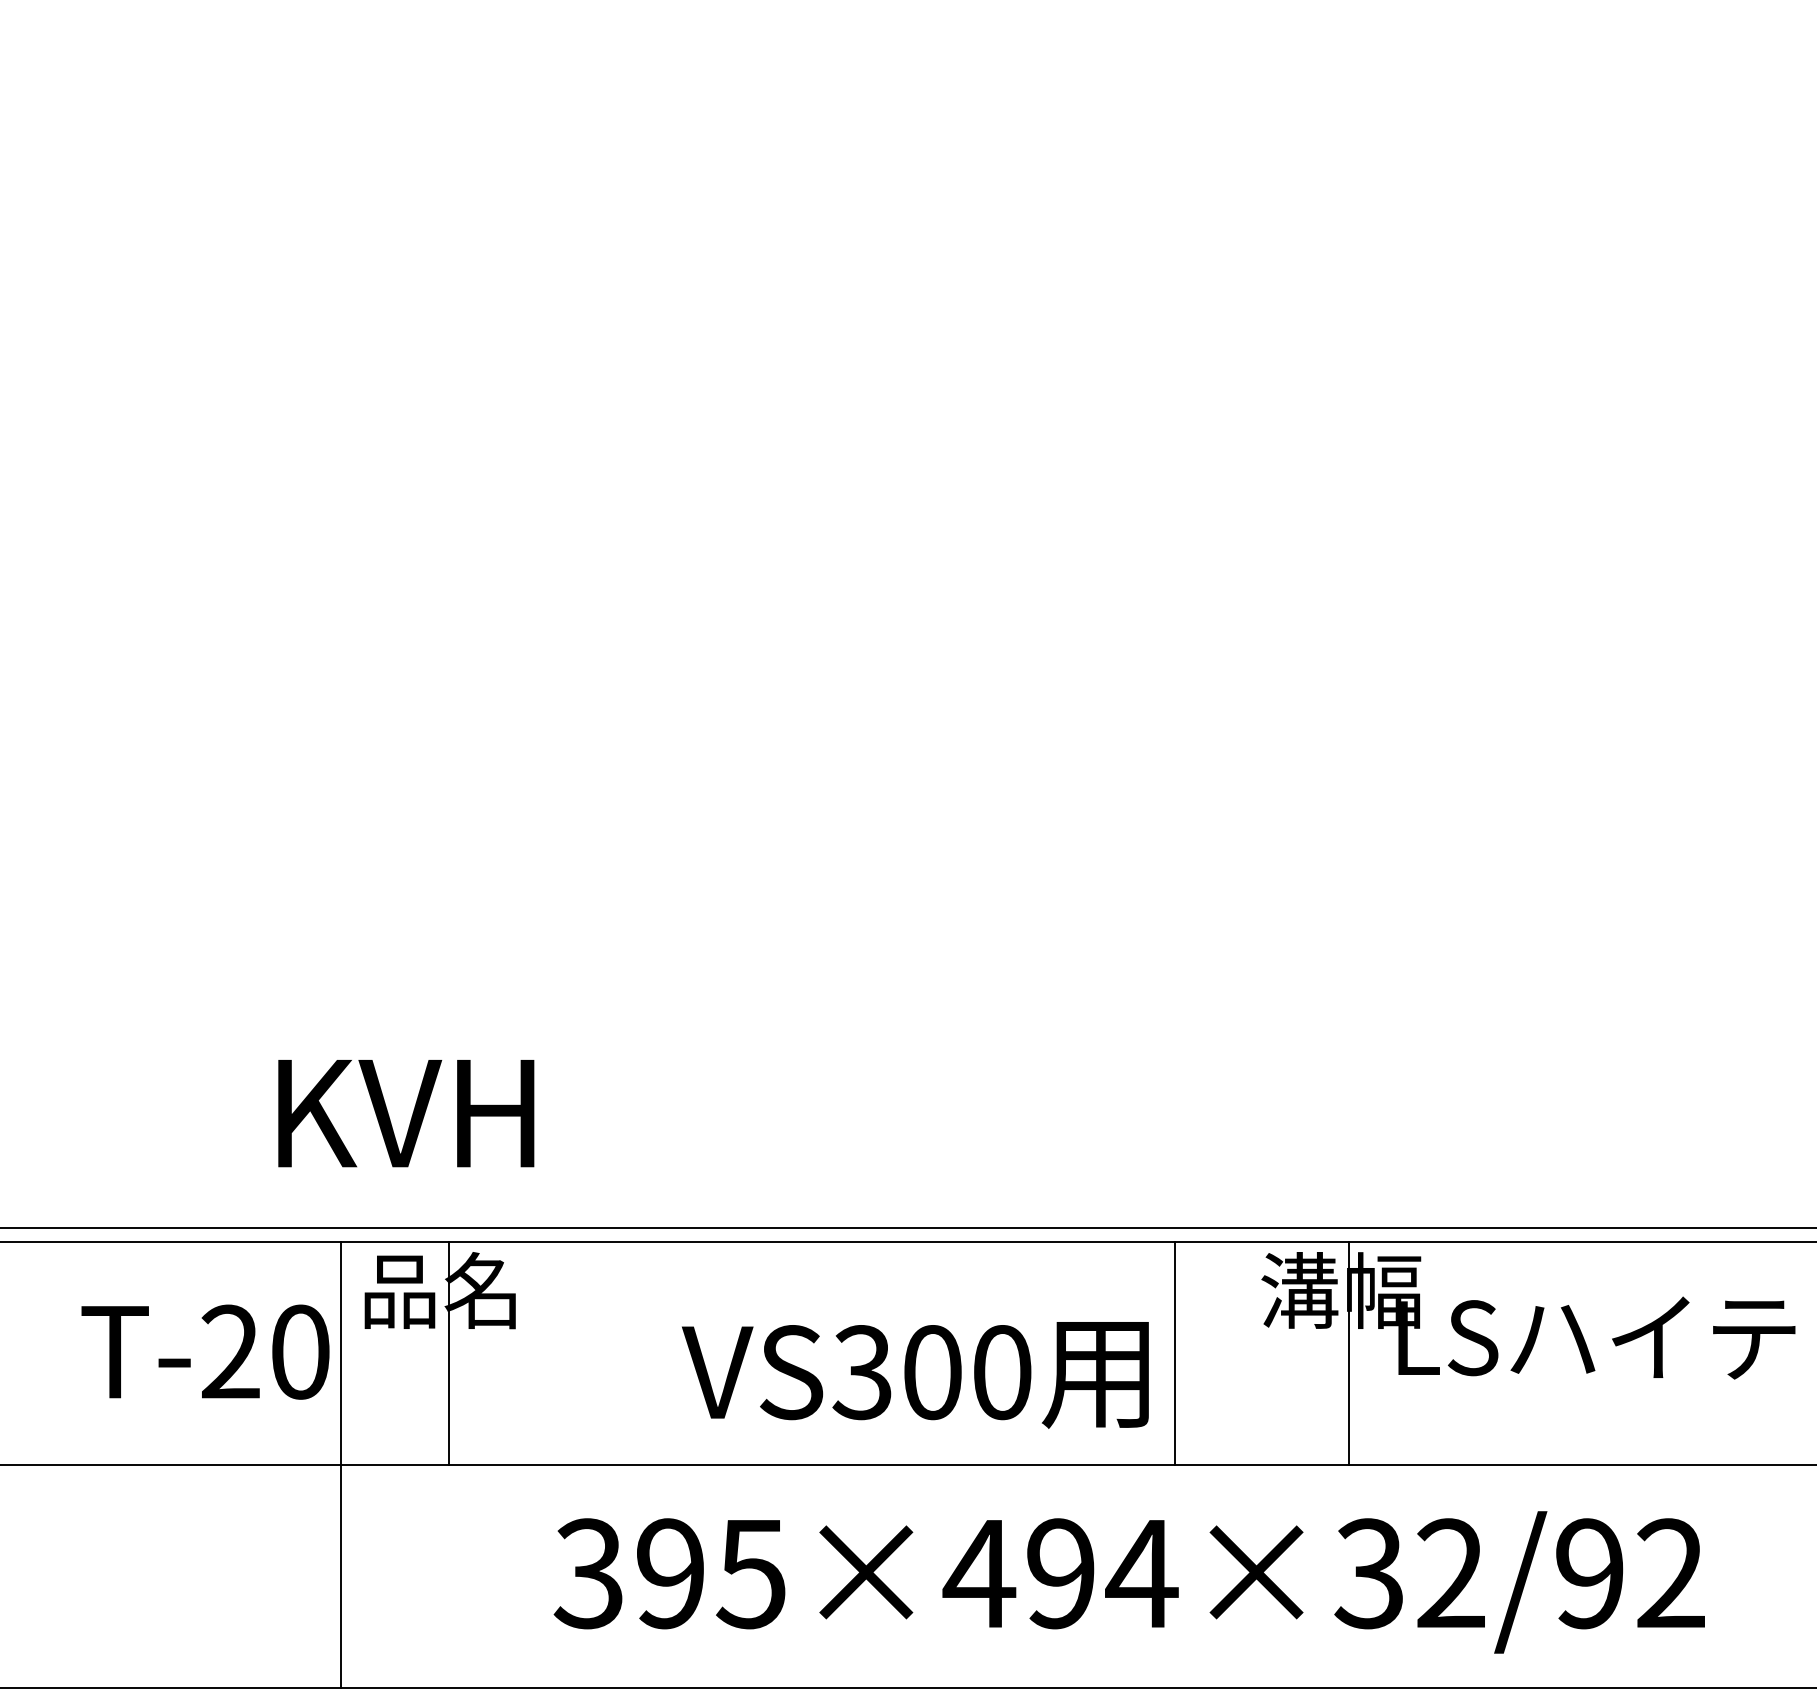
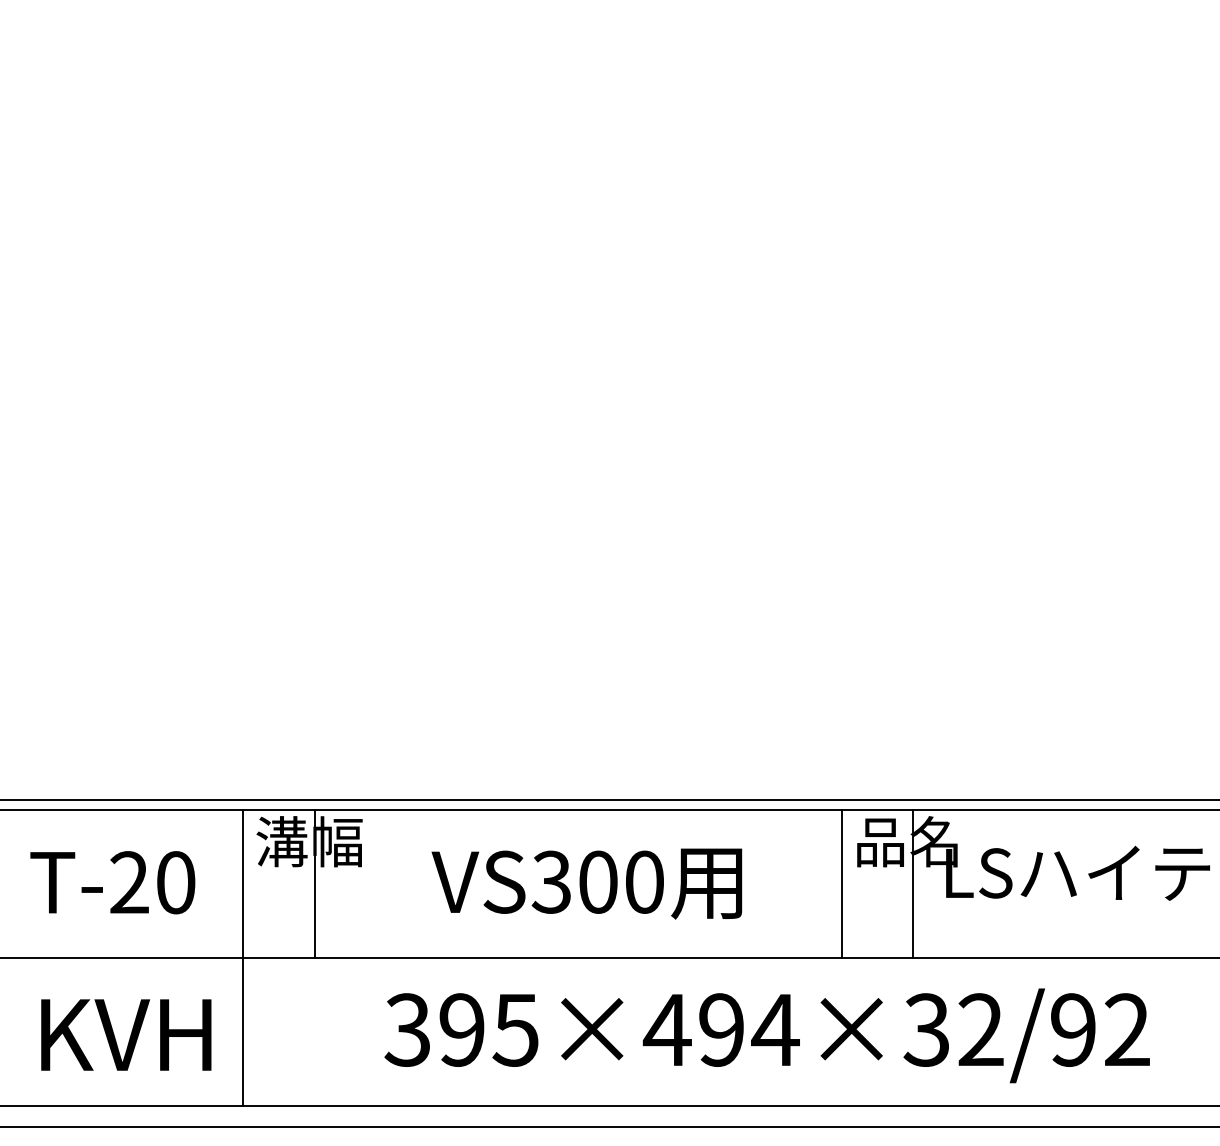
text: (406, 1112) -> (126, 1034), moved
text: (441, 1290) -> (309, 841), 品名 -> 溝幅
text: (1341, 1290) -> (908, 841), 溝幅 -> 品名
text: (205, 1351) -> (112, 882), moved
line: (1174, 1353) -> (841, 883), moved
text: (914, 1374) -> (586, 883), moved

